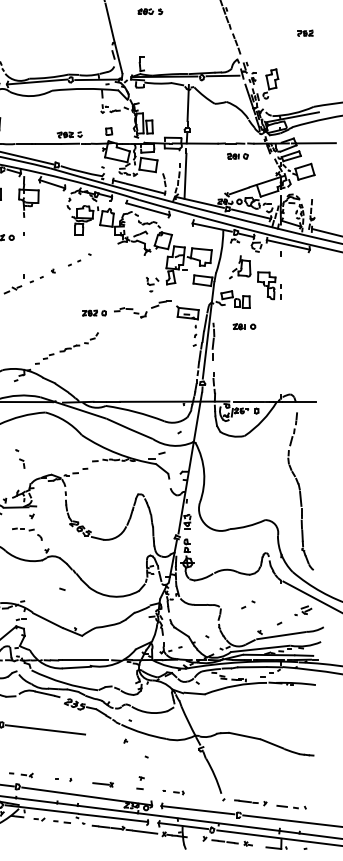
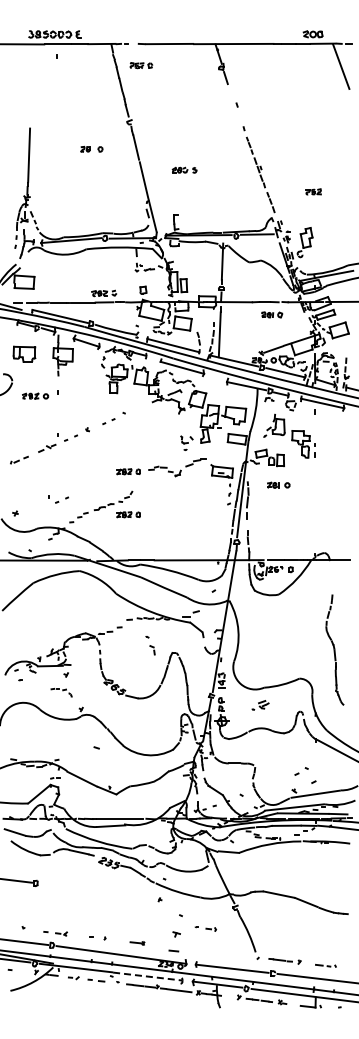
part: (305, 32) -> (313, 191), moved
part: (24, 340) -> (58, 499), added
part: (94, 355) -> (128, 514), added
part: (20, 458) -> (150, 645), moved
part: (300, 491) -> (334, 650), size x0.7
part: (27, 533) -> (61, 692), size x0.7
part: (248, 604) -> (301, 771), moved
part: (303, 610) -> (260, 705), moved
line: (45, 729) -> (79, 888), removed
part: (140, 782) -> (174, 941), size x1.6
part: (103, 784) -> (137, 943), size x0.7
part: (173, 791) -> (205, 928), moved
part: (291, 806) -> (325, 965), size x0.7
line: (113, 817) -> (147, 976), solid -> dashed

